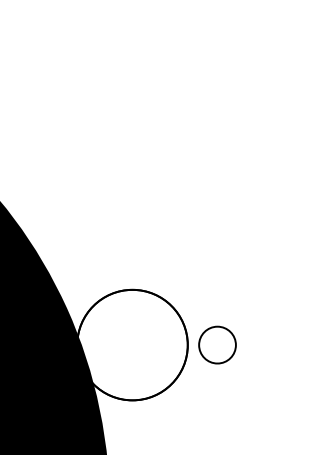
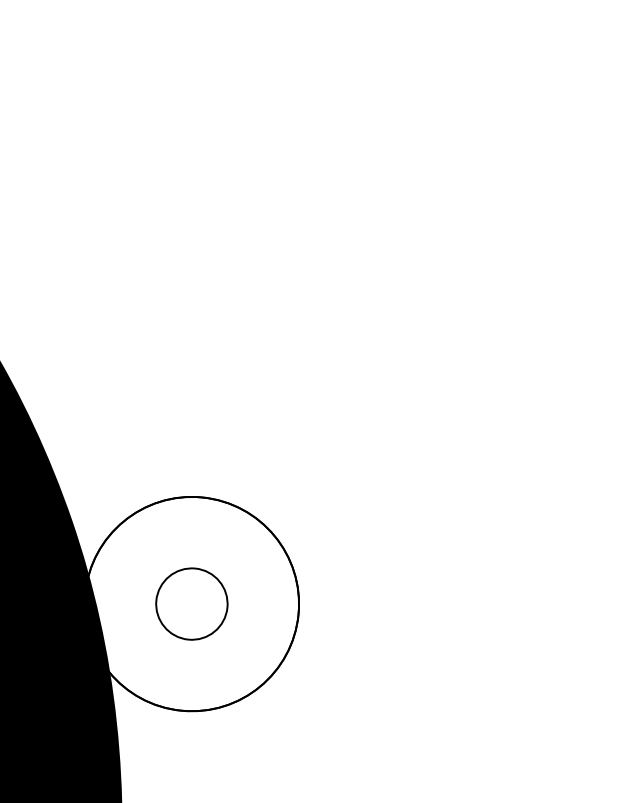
part: (217, 344) -> (191, 602), moved

